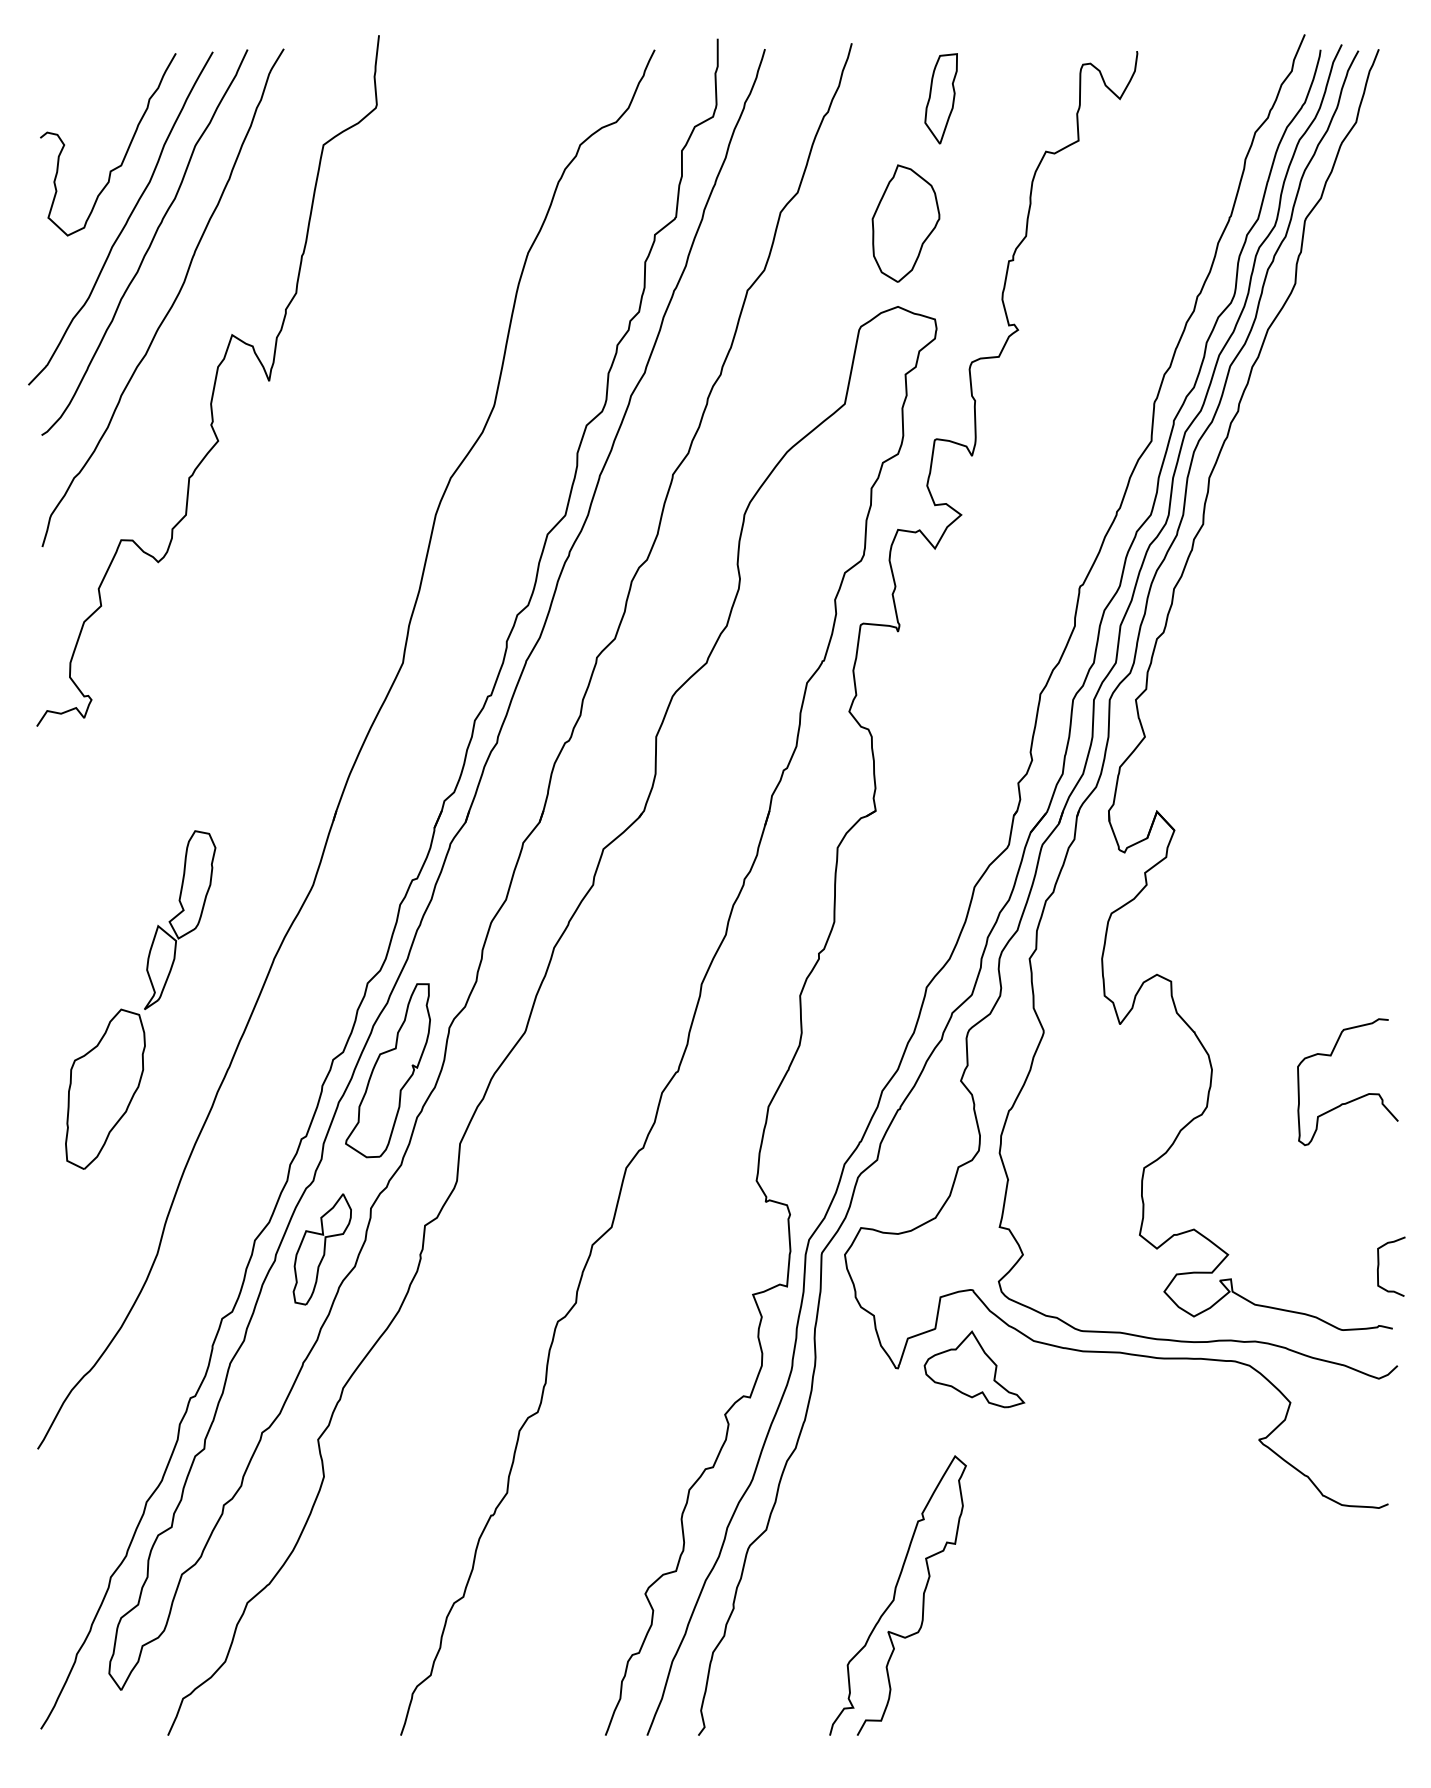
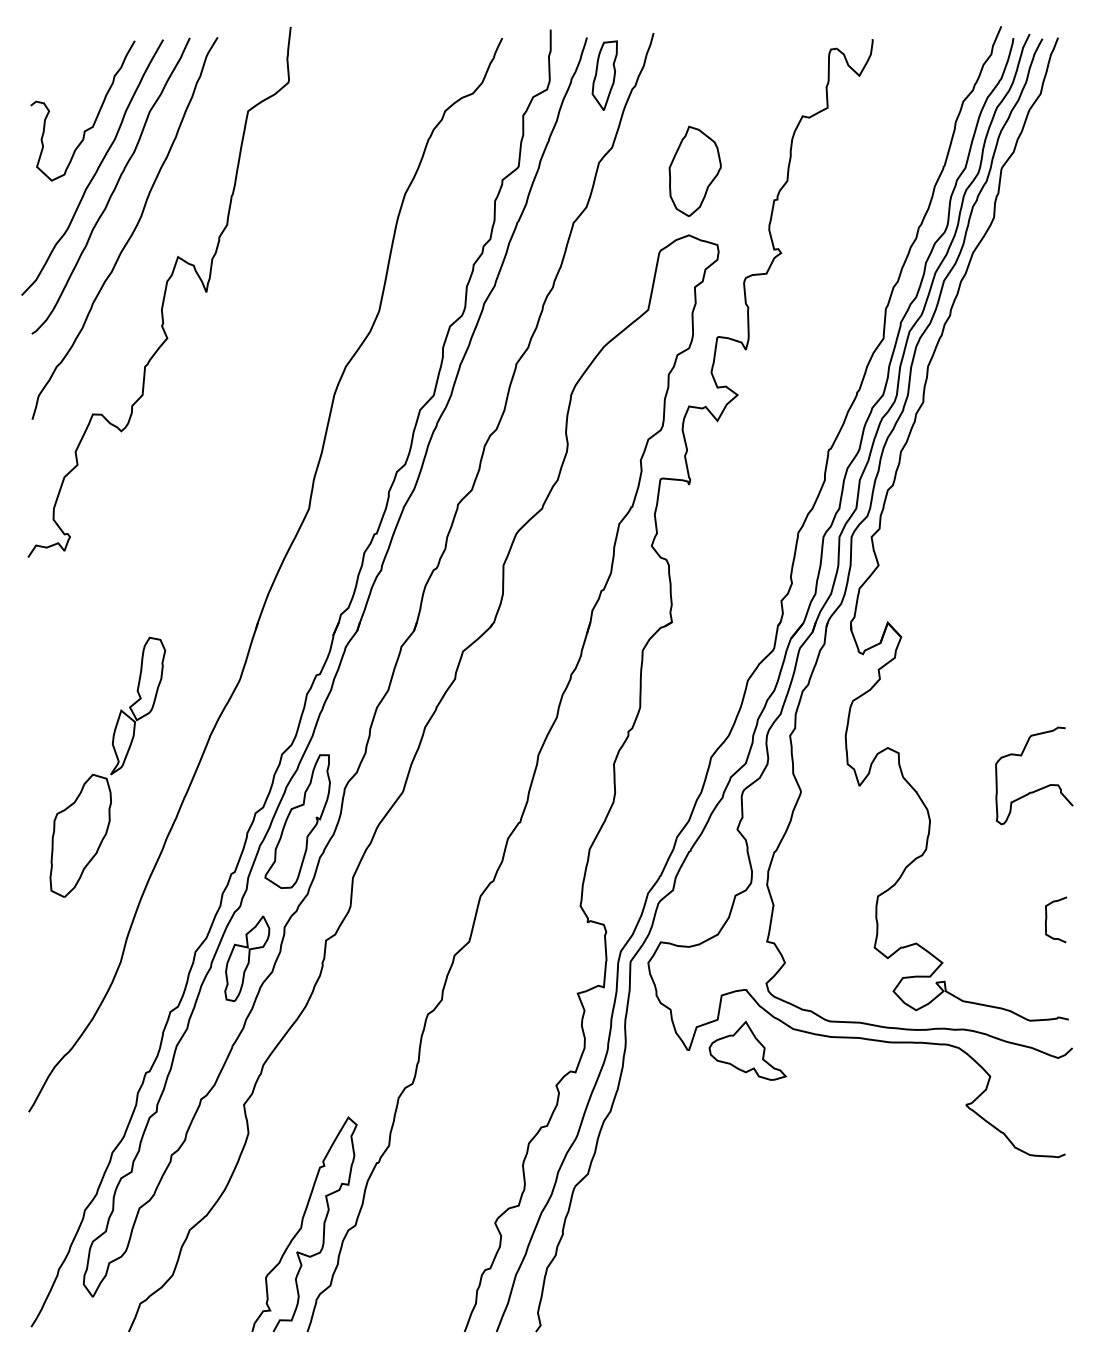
part: (940, 98) -> (604, 75), moved
curve: (1352, 1099) -> (1037, 789), moved
curve: (1379, 1266) -> (1047, 919), moved
curve: (895, 1595) -> (302, 1224), moved

